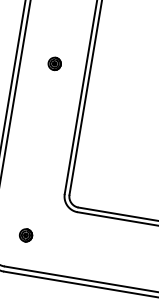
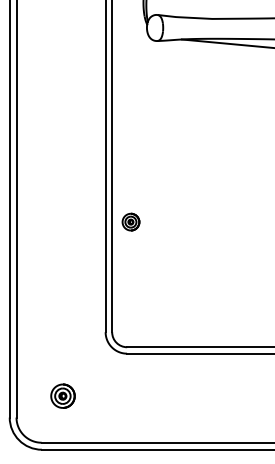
part: (54, 63) -> (130, 221), moved
part: (25, 235) -> (62, 396), size x1.4

